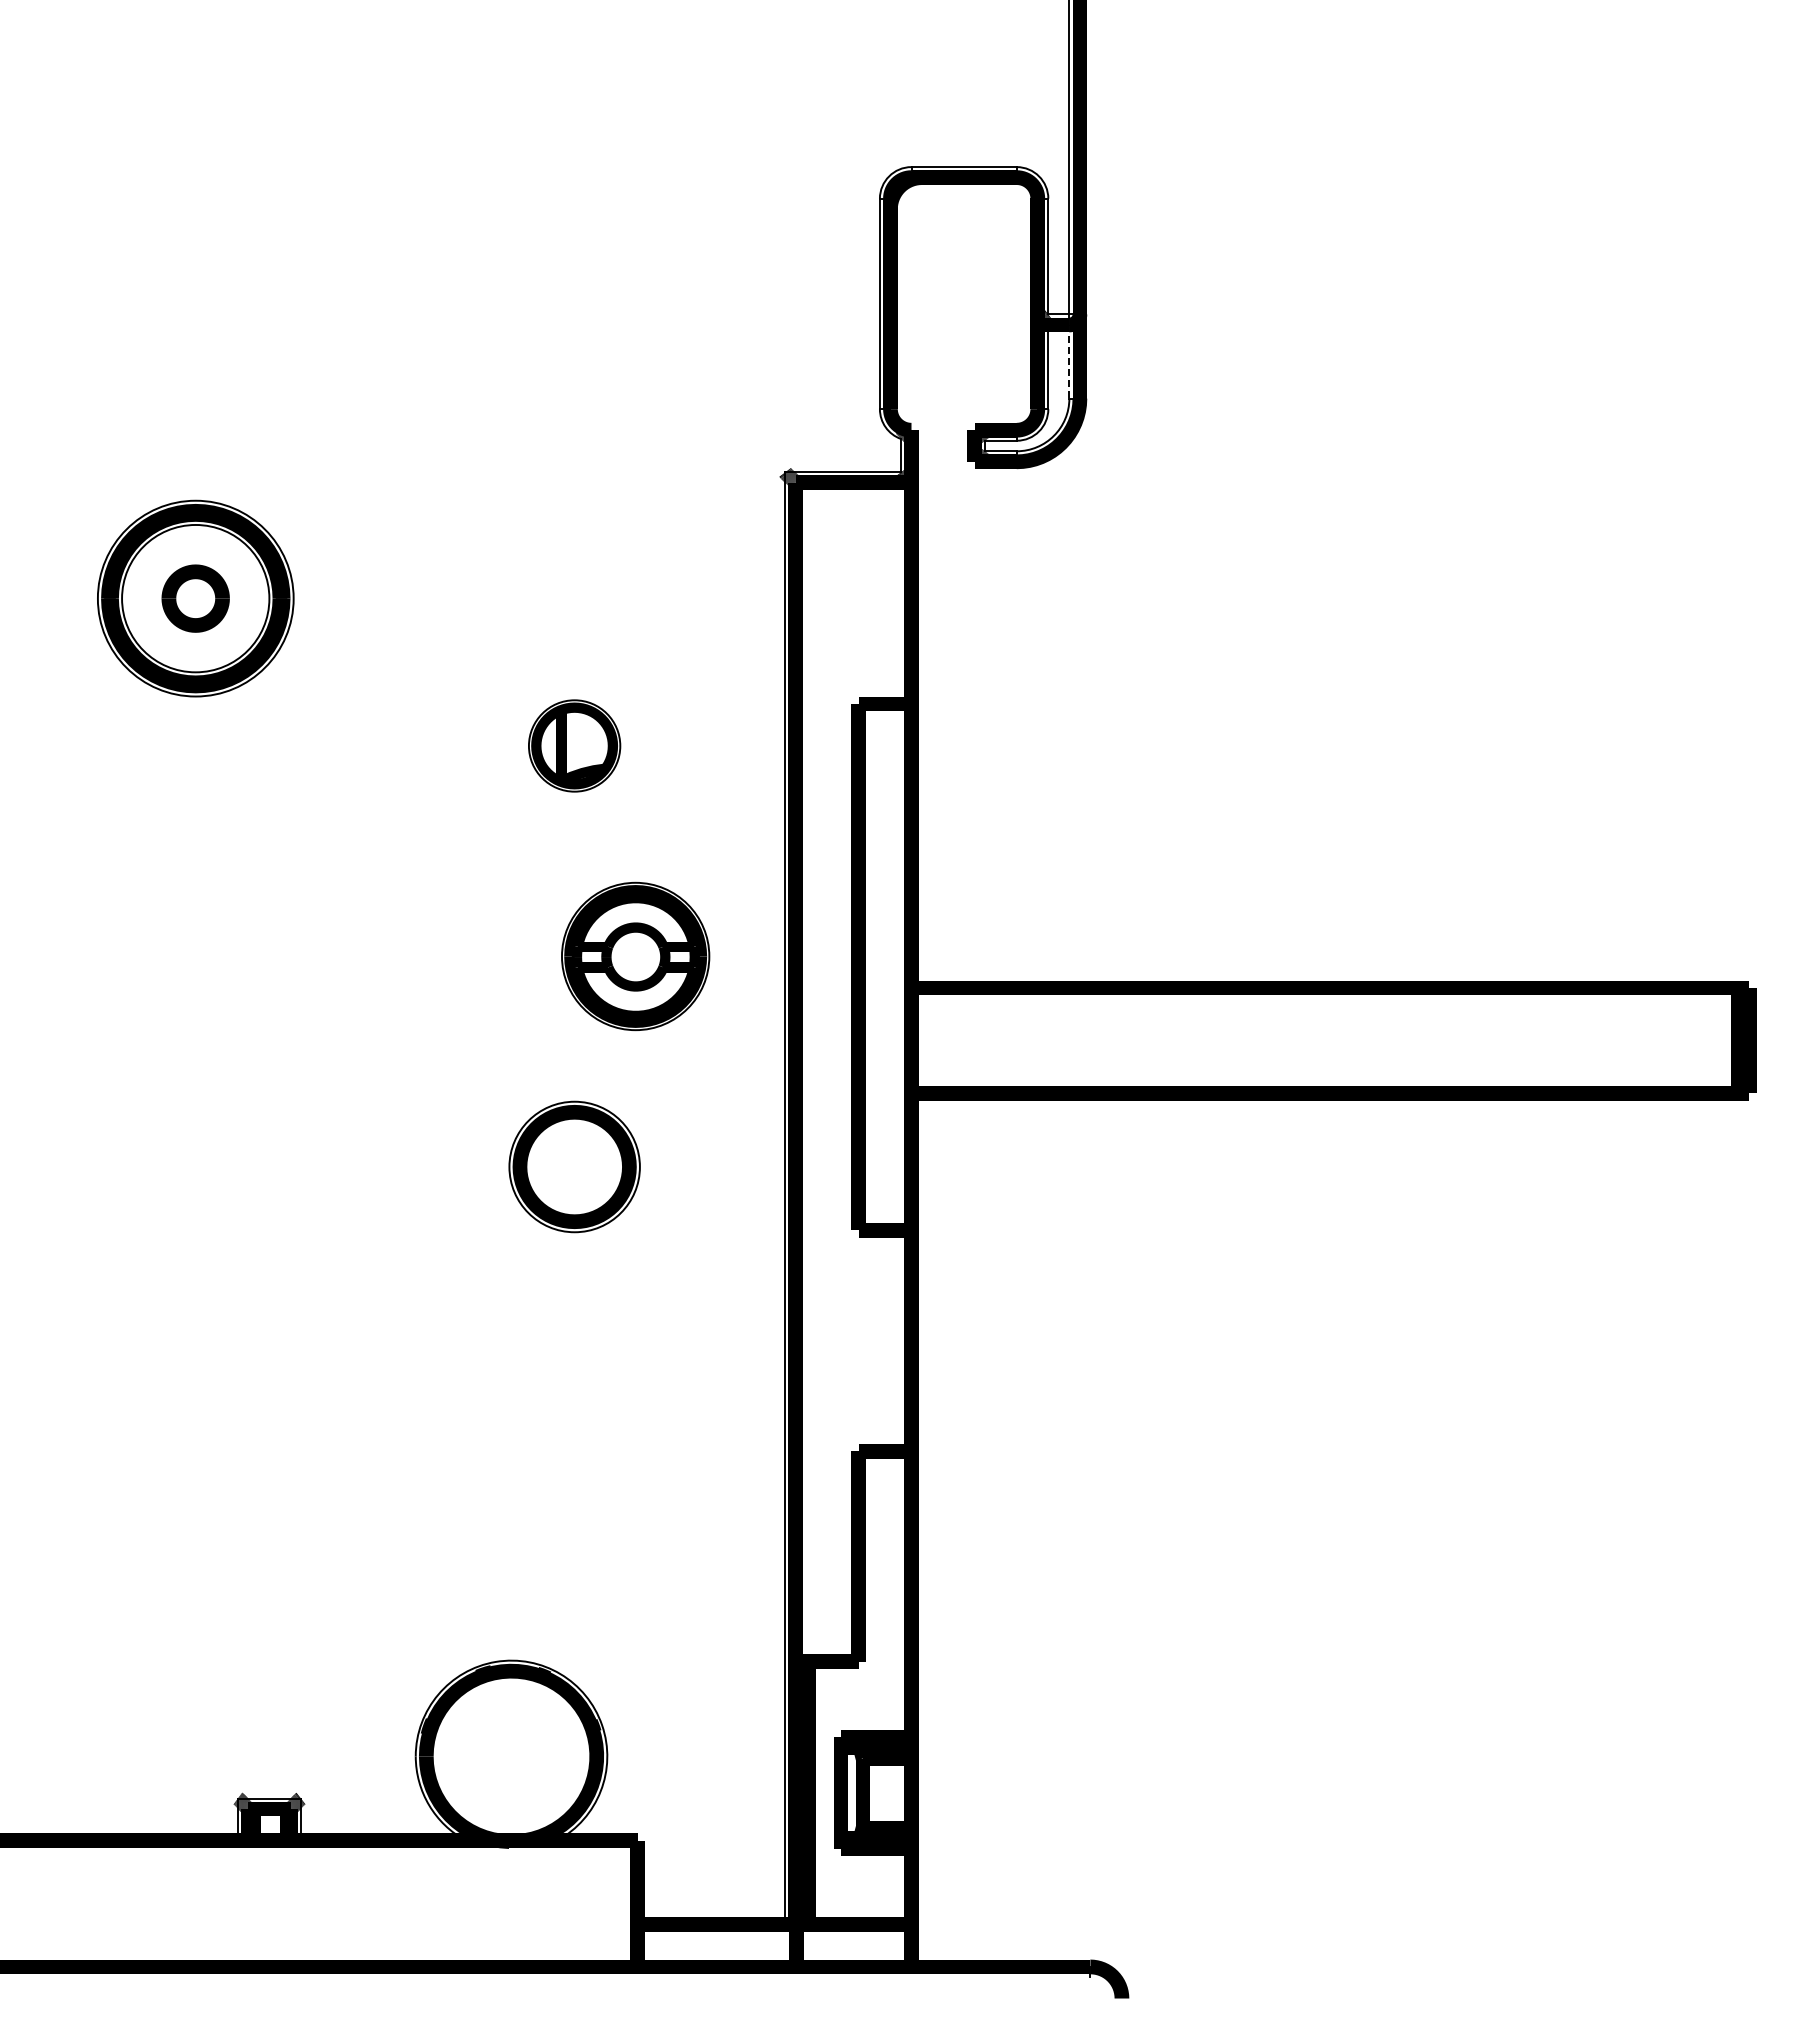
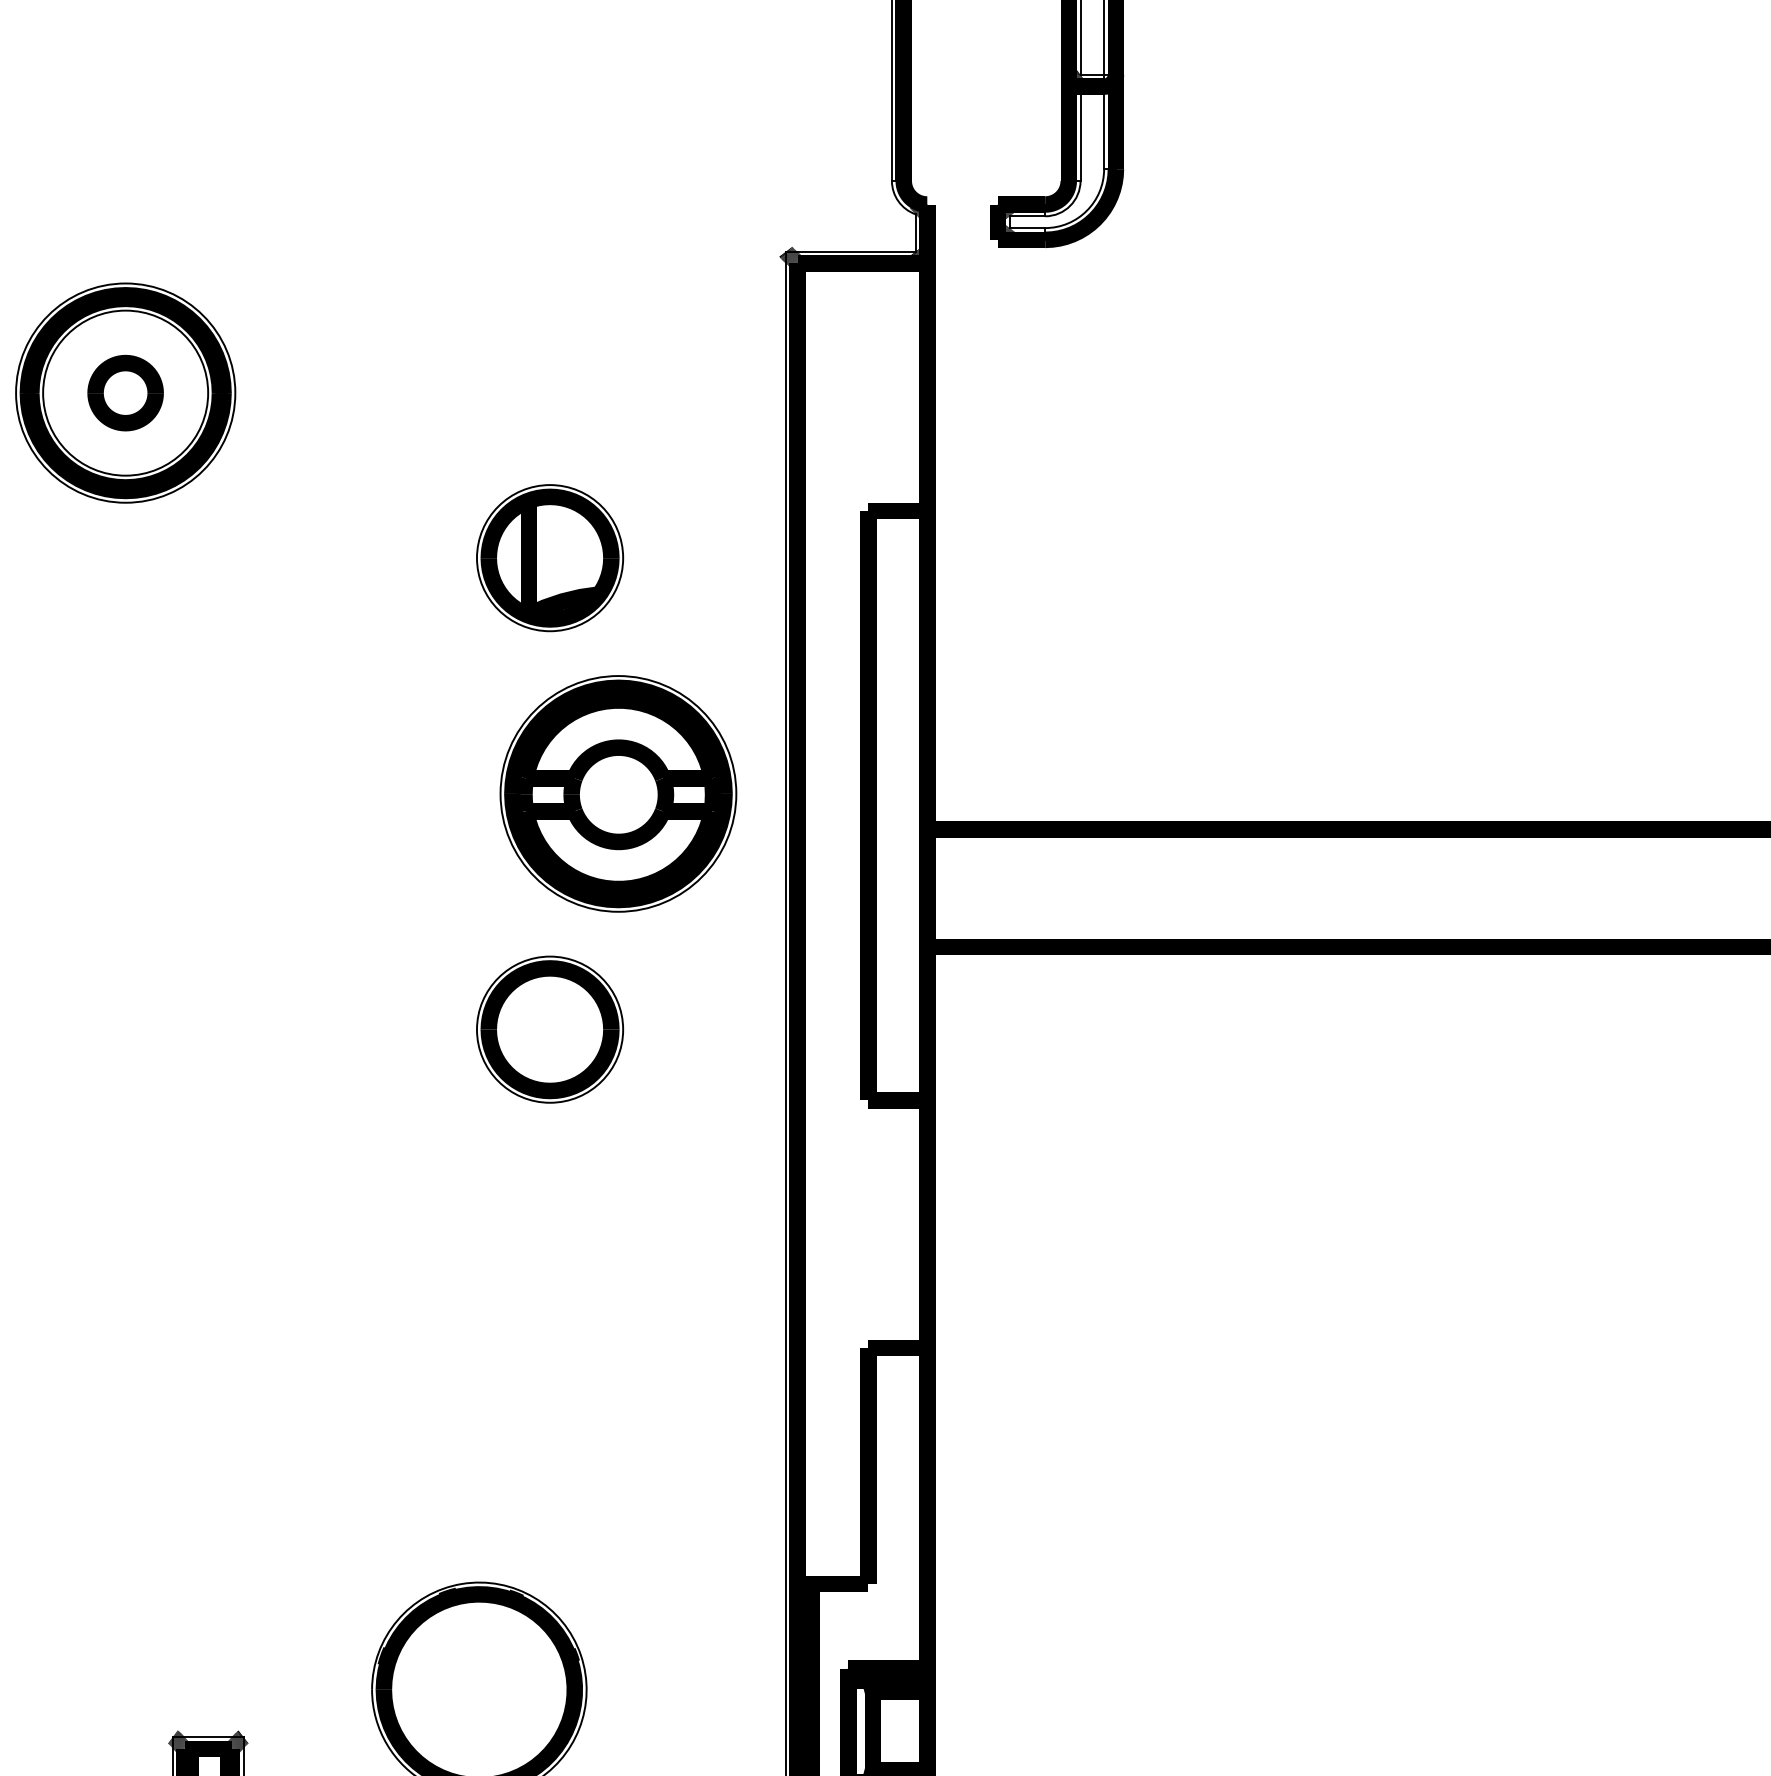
line: (1069, 361) -> (1104, 127), dashed -> solid
part: (574, 745) -> (549, 557), size x1.43
part: (635, 956) -> (618, 793), size x1.43

